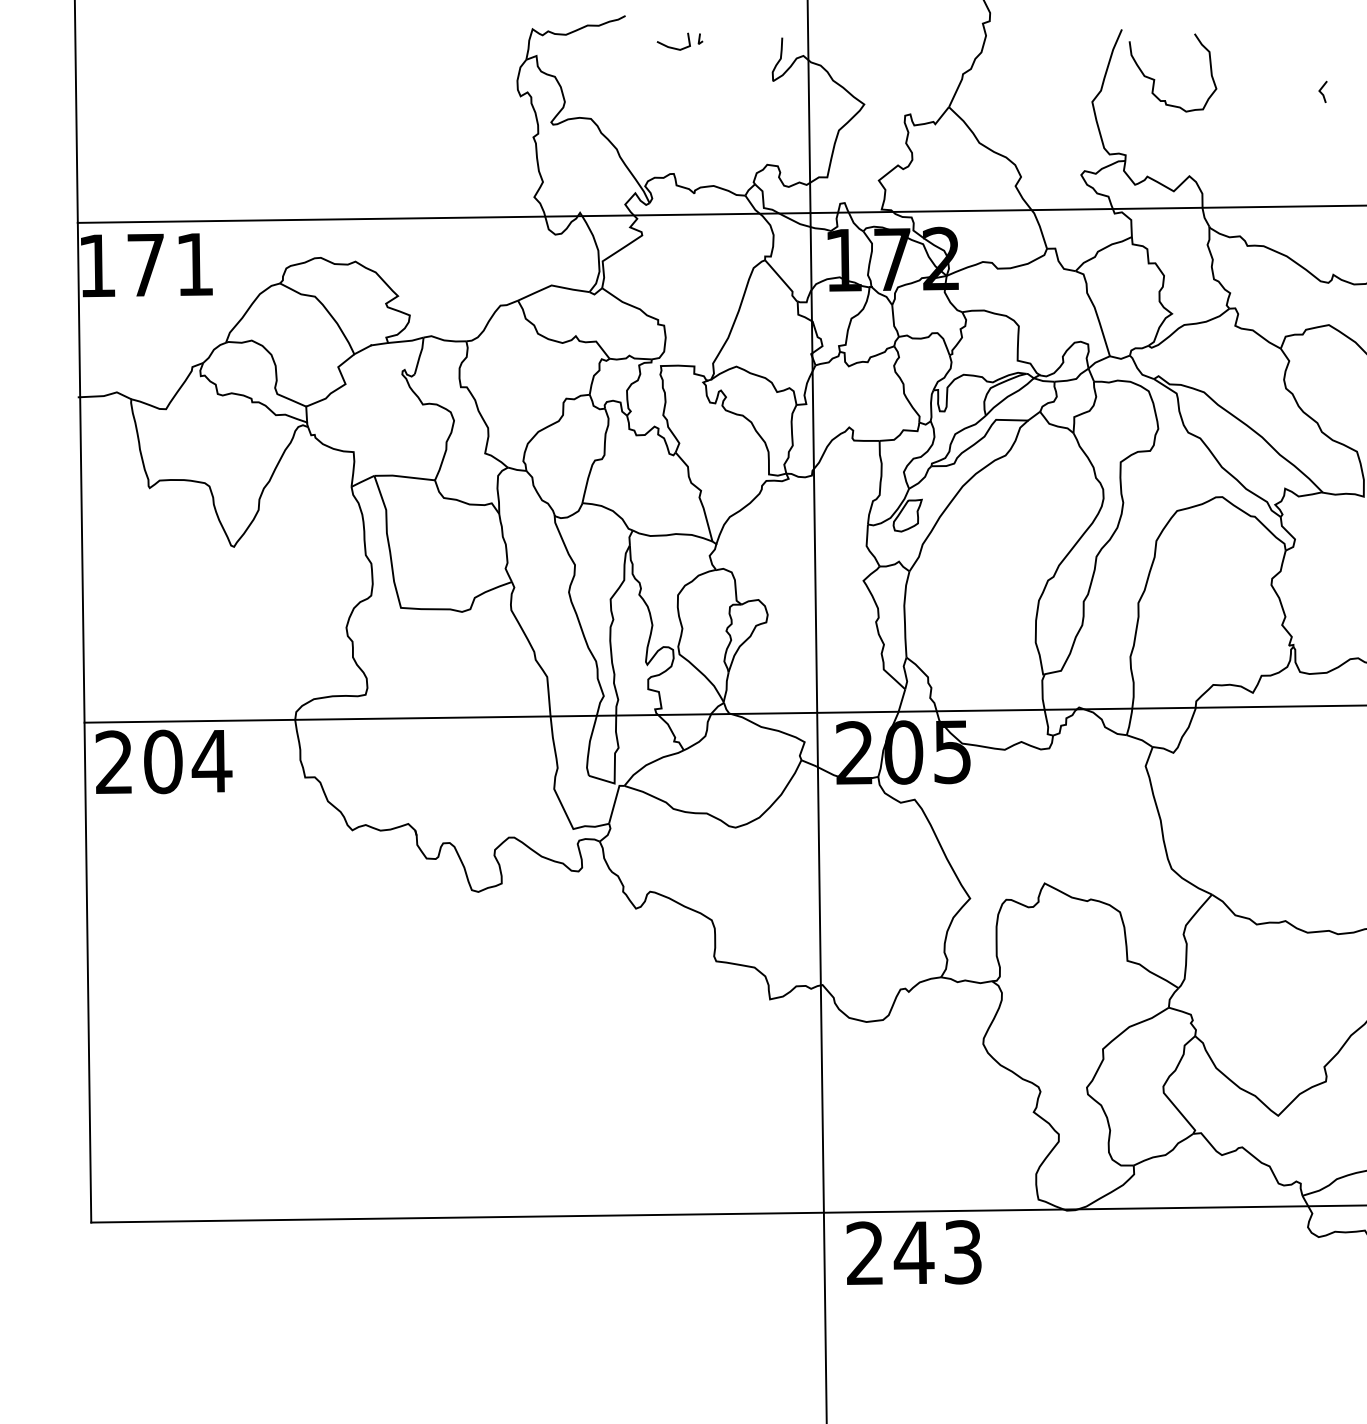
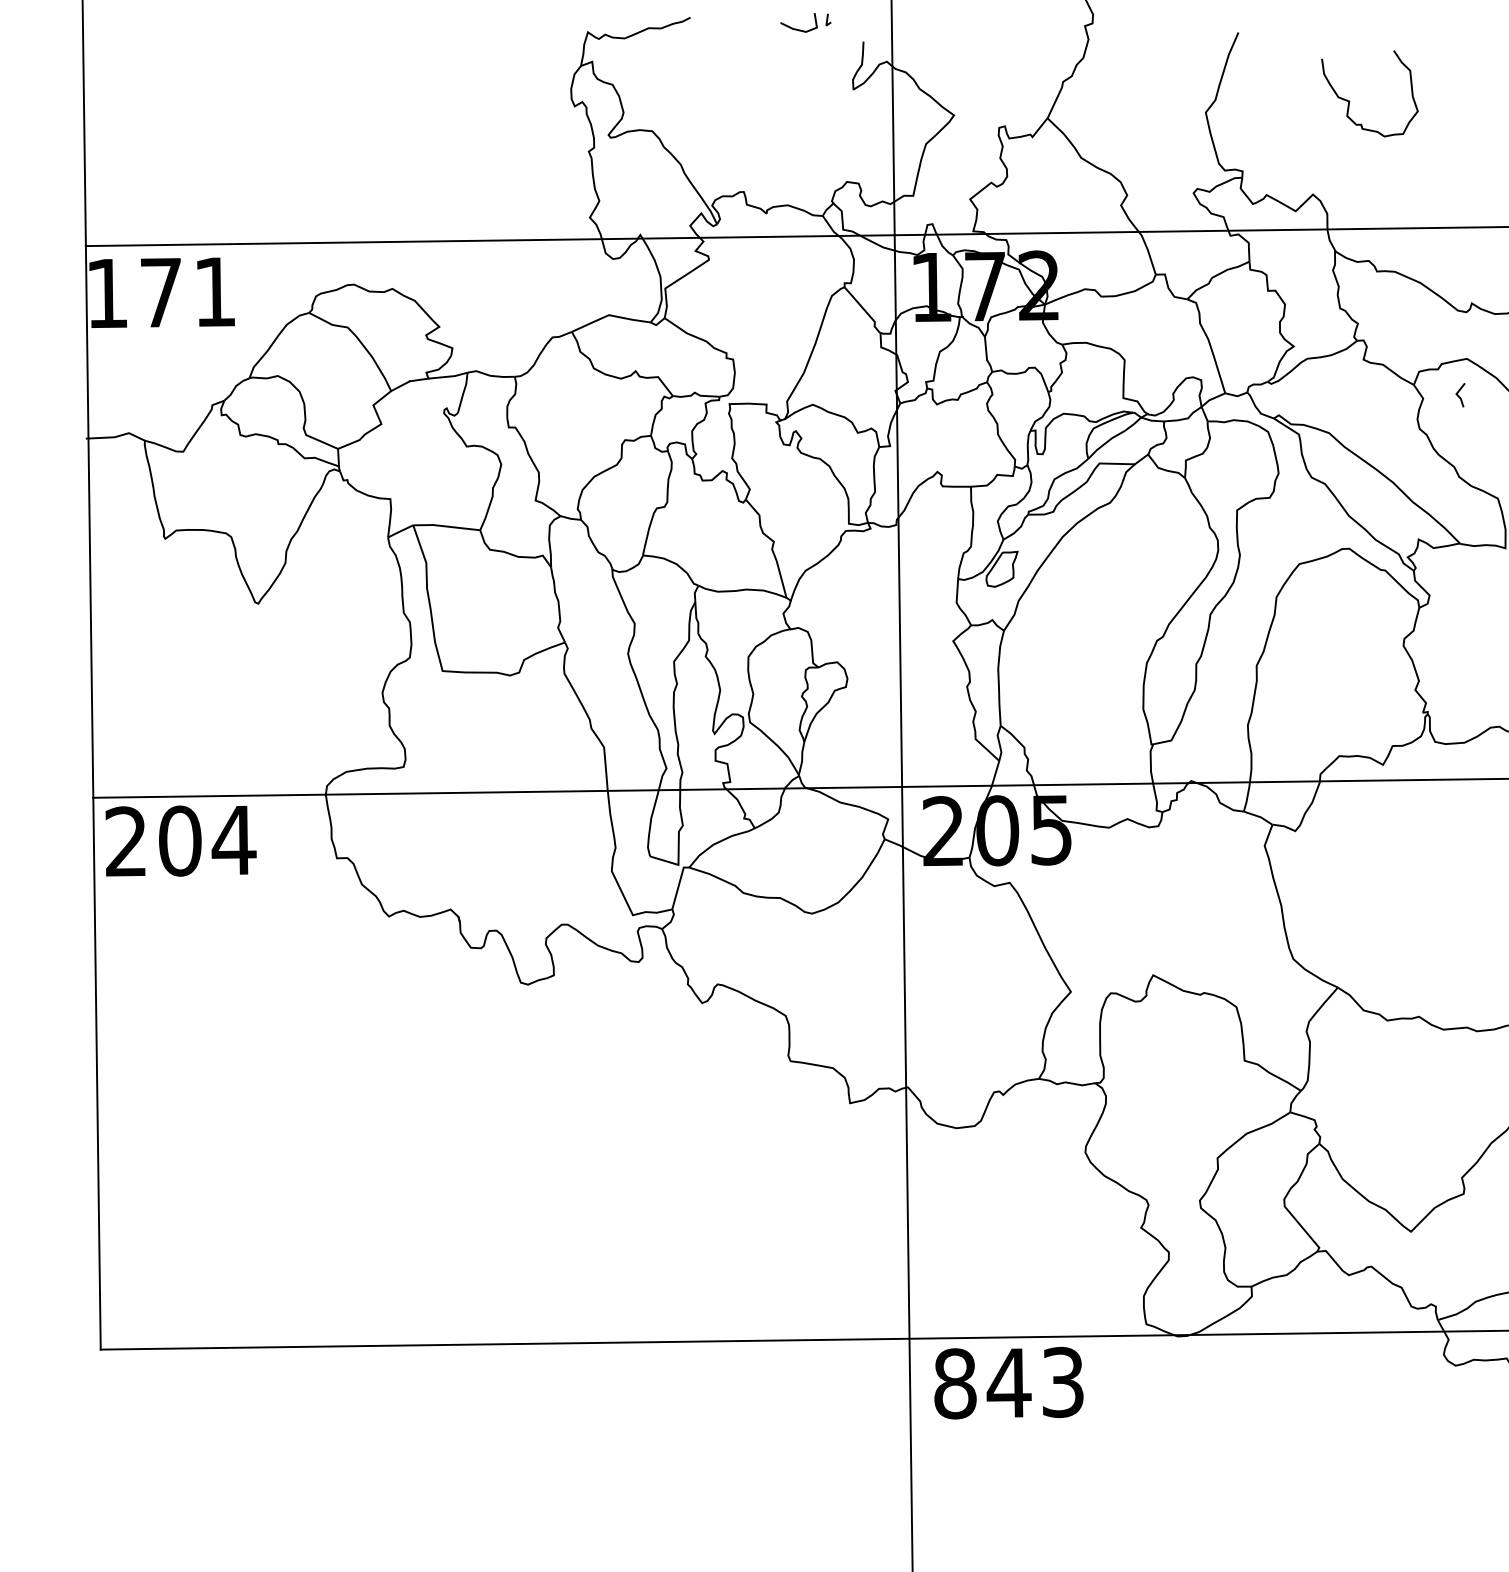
part: (679, 48) -> (805, 30), moved
curve: (1155, 79) -> (1350, 101), moved
line: (1321, 91) -> (1458, 394), moved
text: (865, 1253) -> (955, 1383), 243 -> 843

